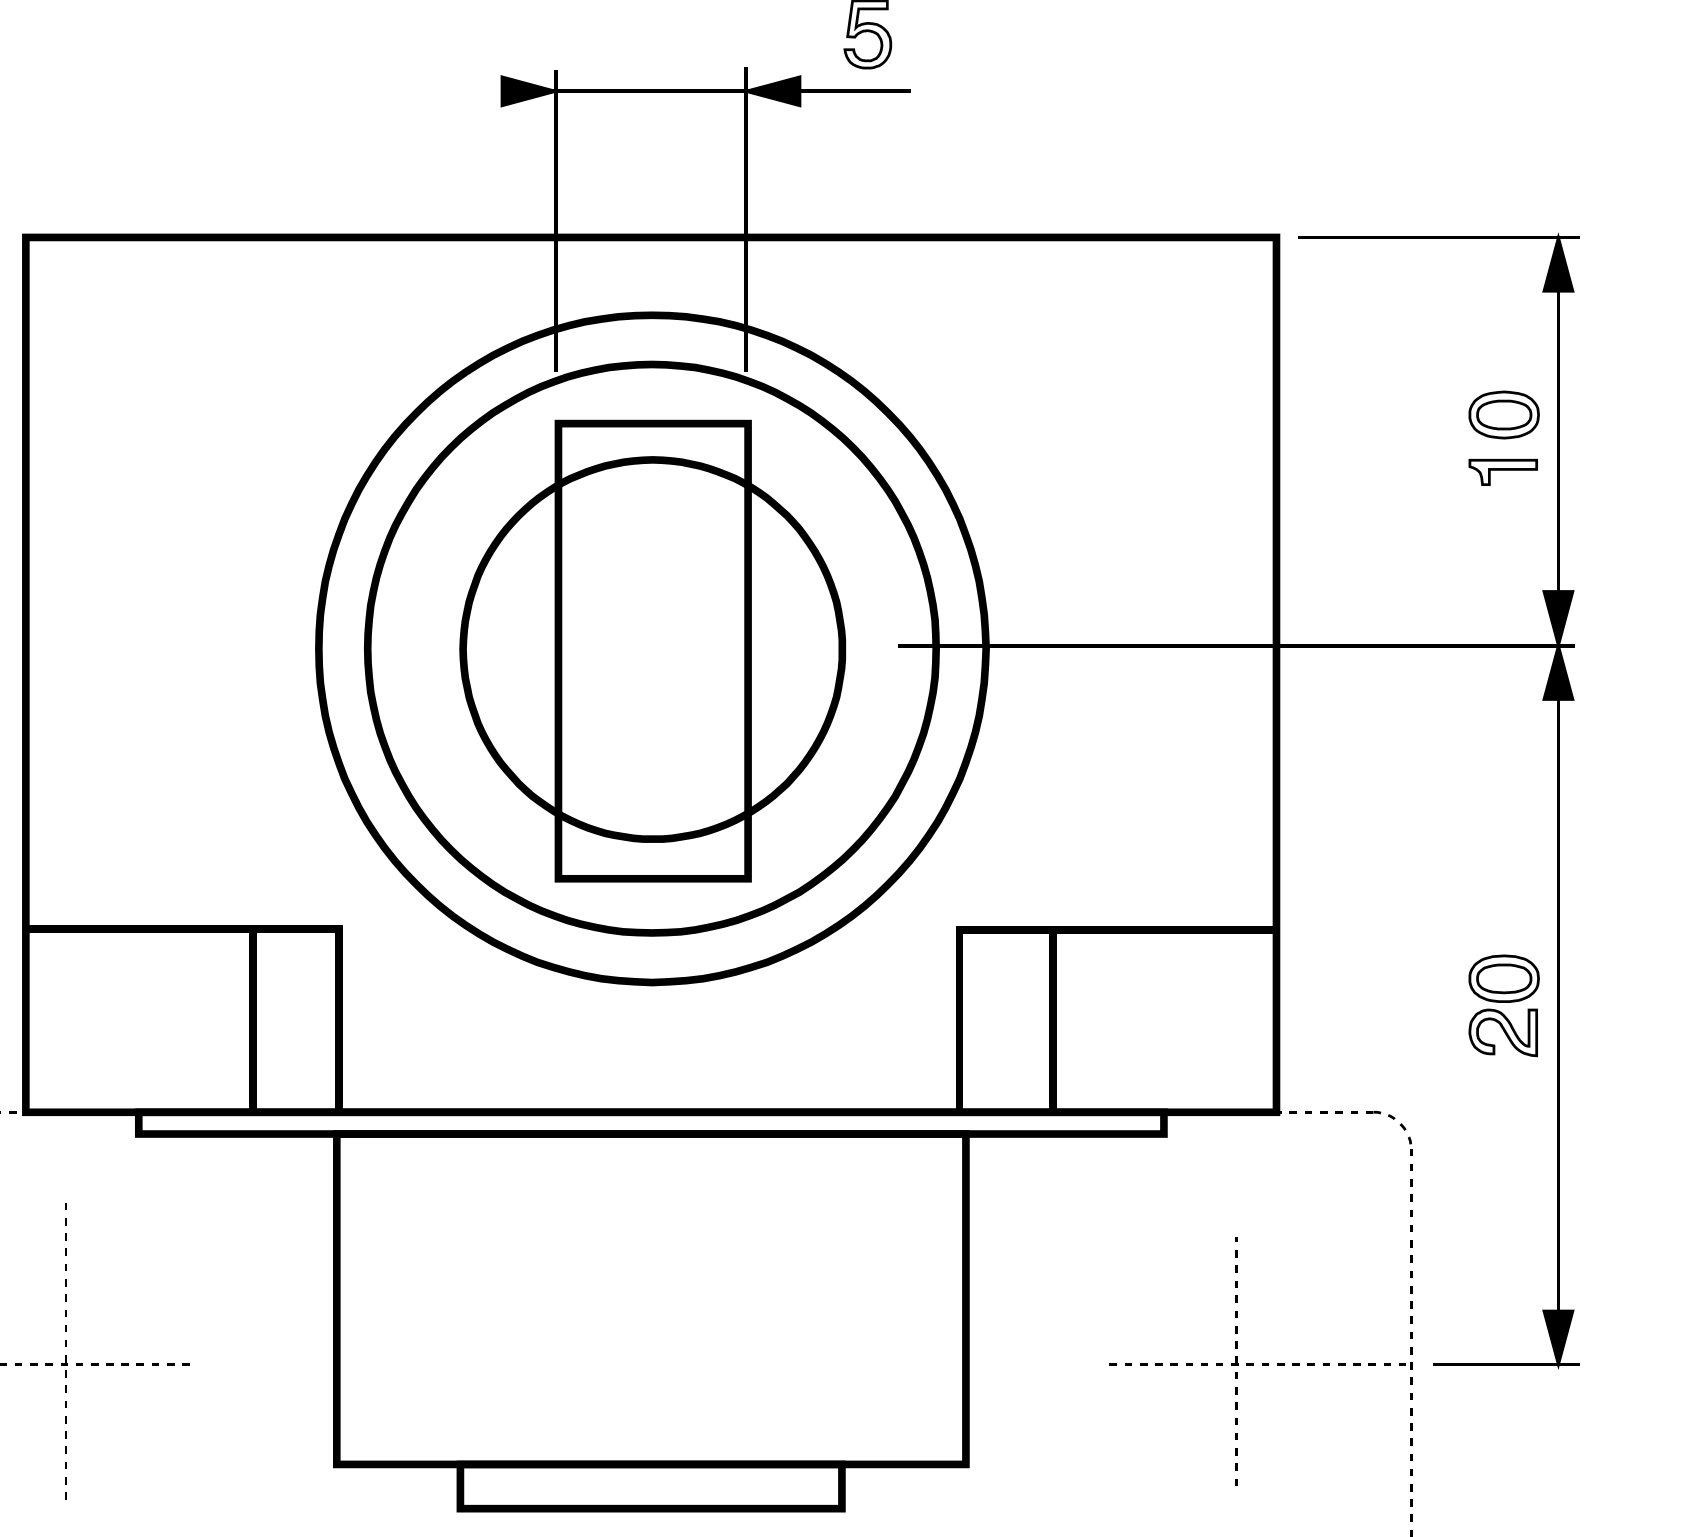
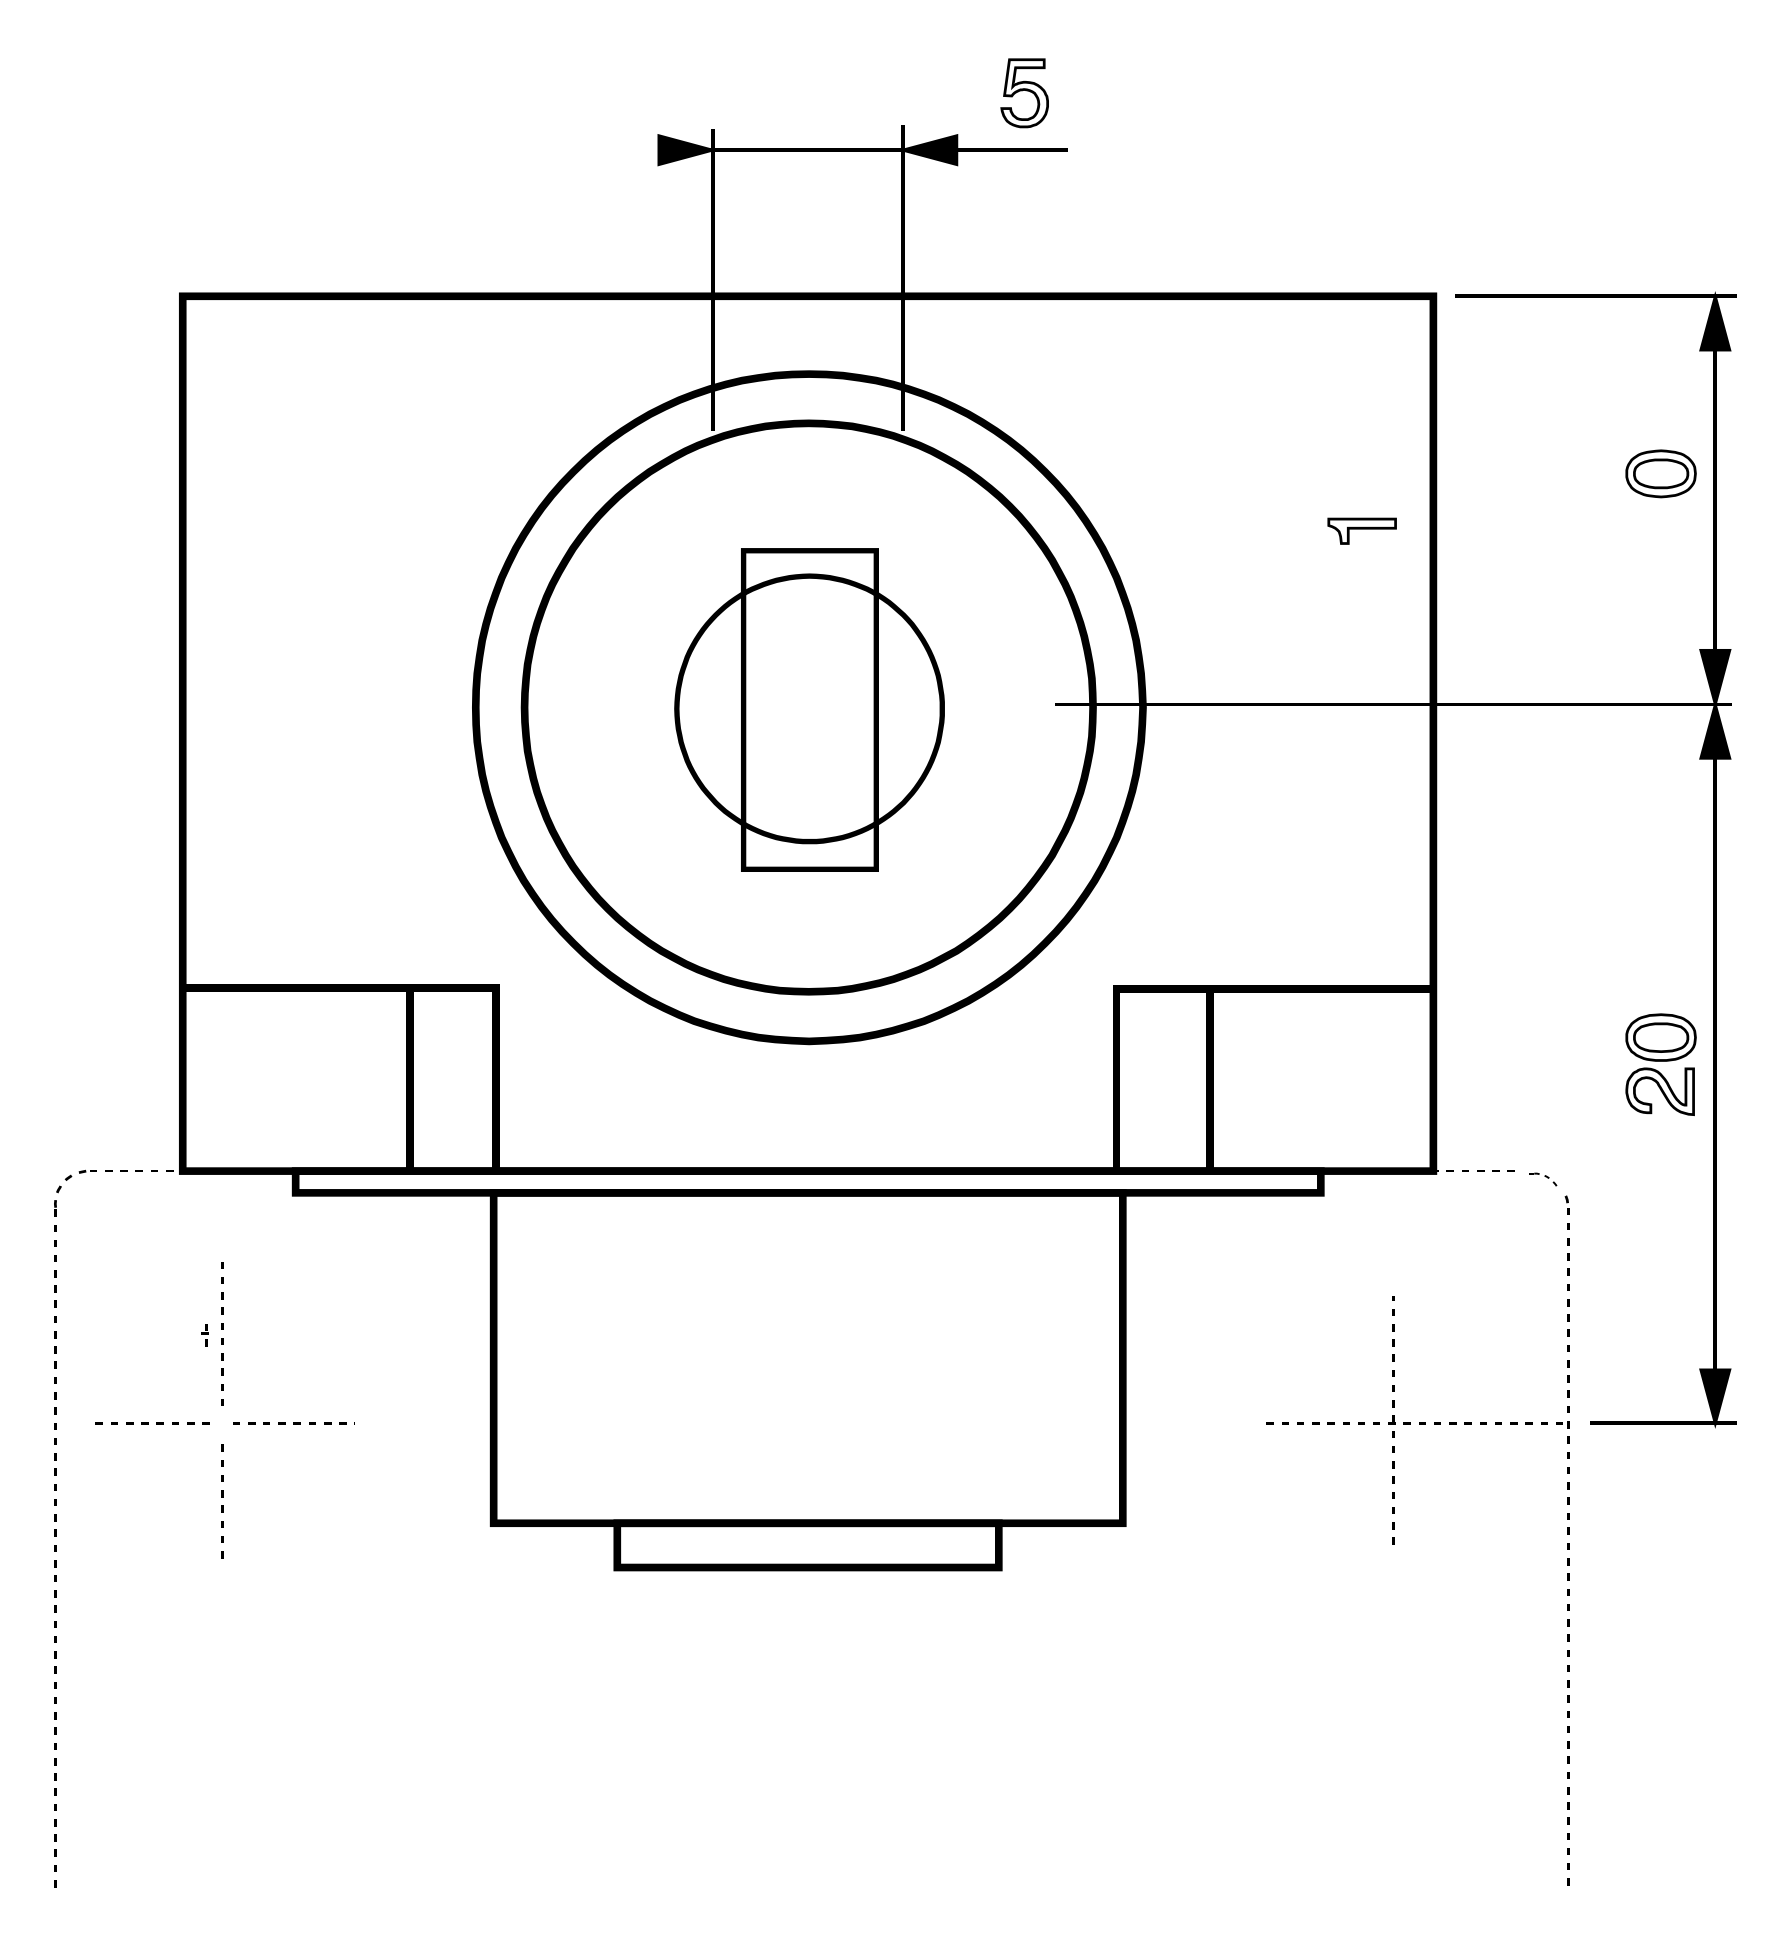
part: (1502, 471) -> (1361, 530), moved
part: (652, 650) -> (809, 709), size x0.7
part: (1386, 1120) -> (1543, 1179), size x0.7
part: (63, 1366) -> (204, 1335), moved

